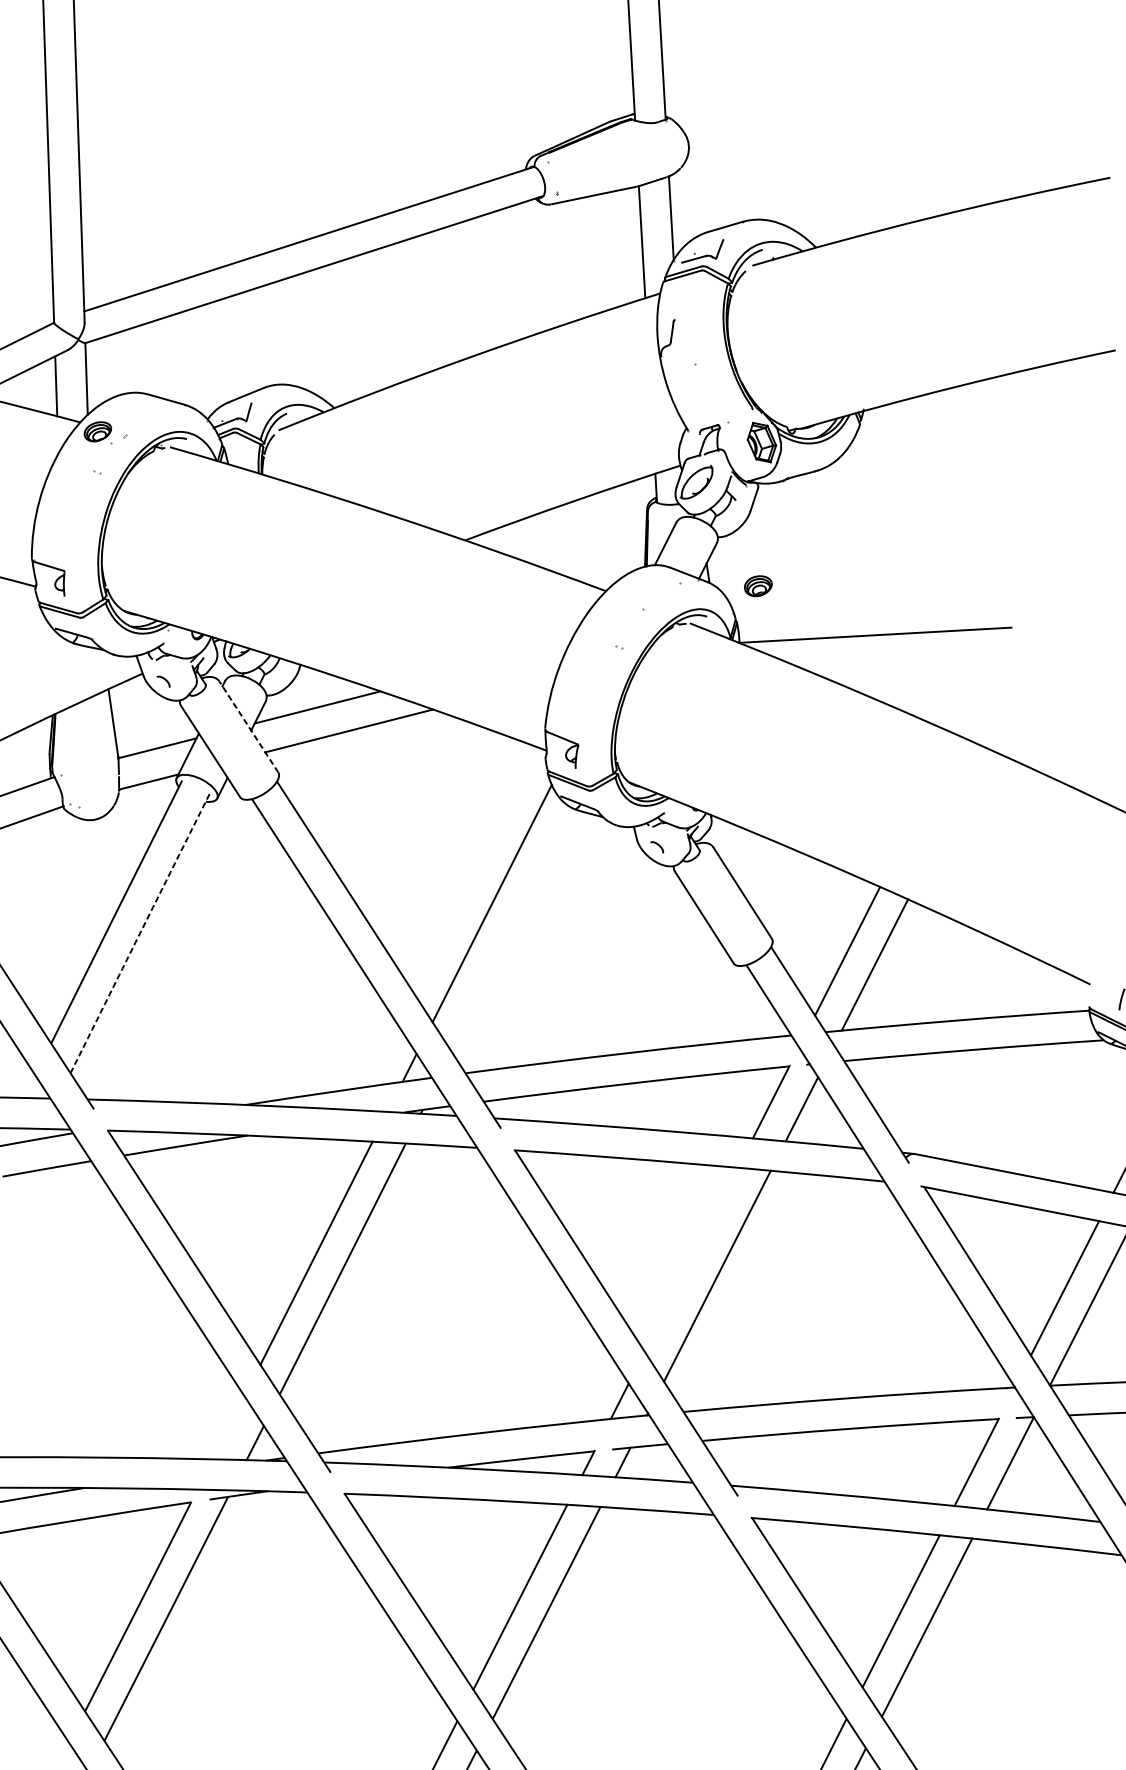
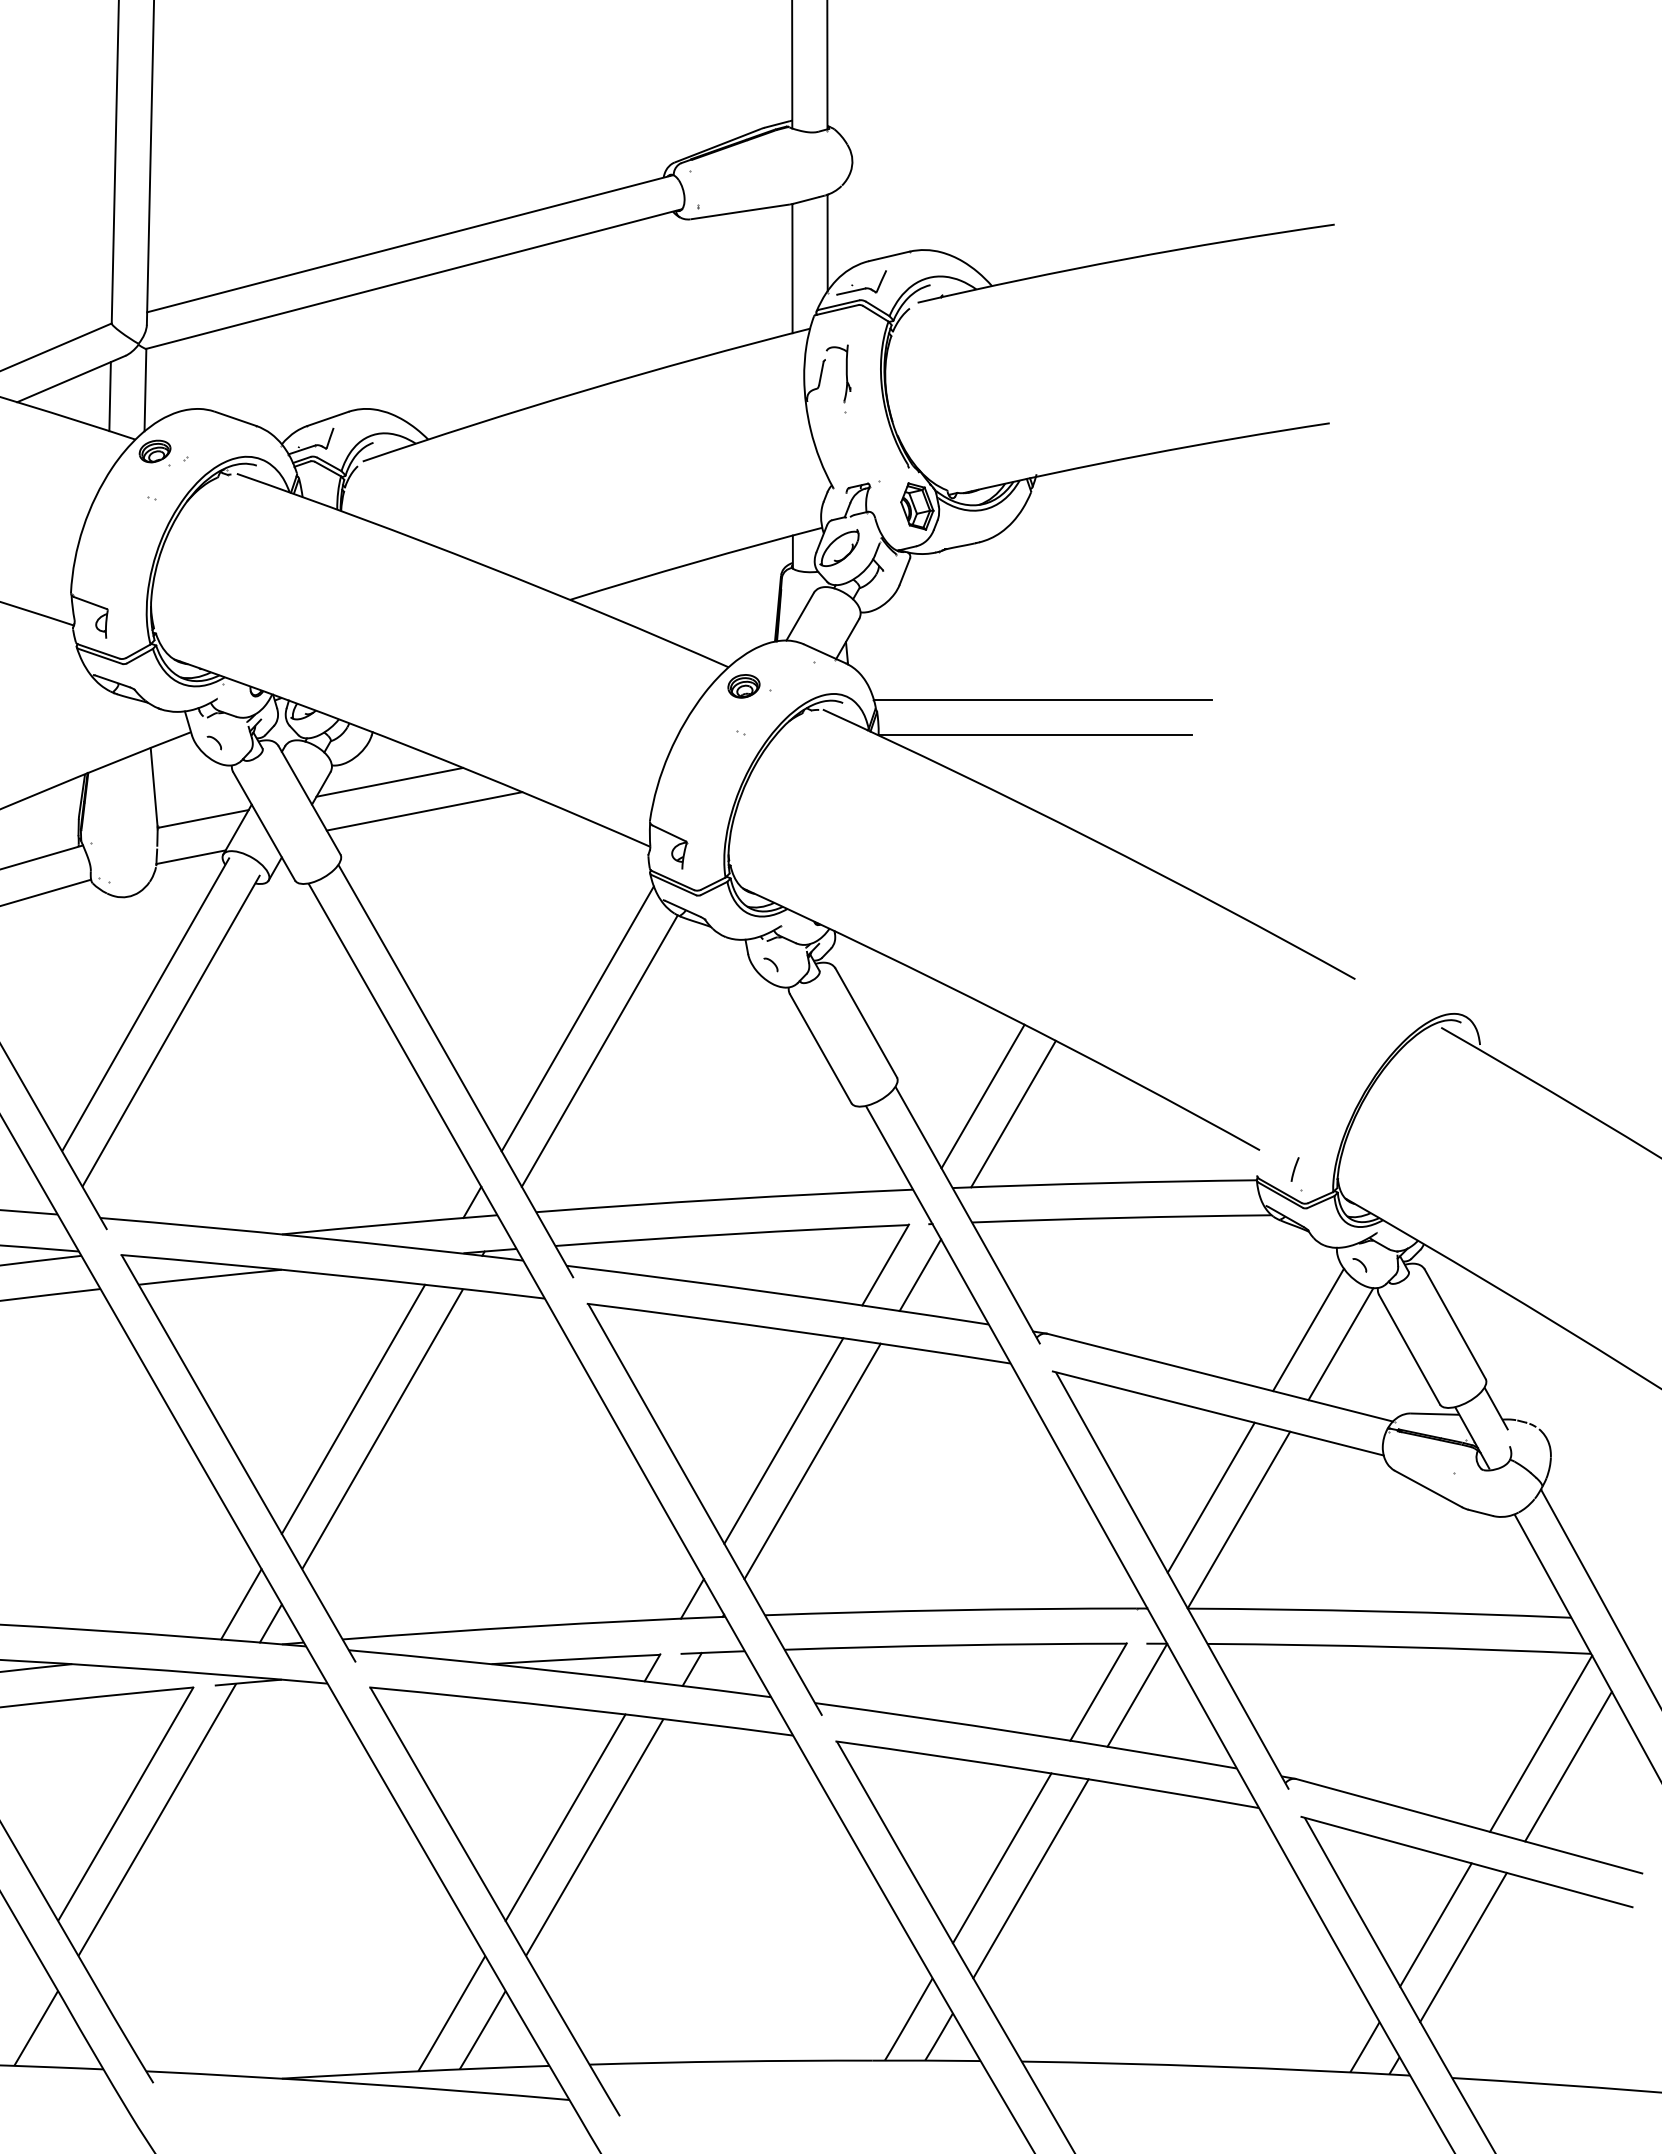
part: (693, 330) -> (845, 373), added
part: (757, 586) -> (743, 686), moved
line: (879, 604) -> (1042, 700), added
line: (248, 726) -> (309, 799), dashed -> solid
line: (512, 929) -> (599, 1050), added
line: (140, 933) -> (171, 1030), dashed -> solid
line: (691, 1259) -> (783, 1440), added
line: (228, 1427) -> (241, 1604), added

